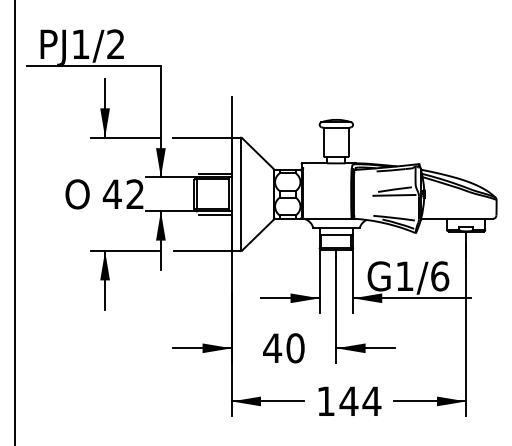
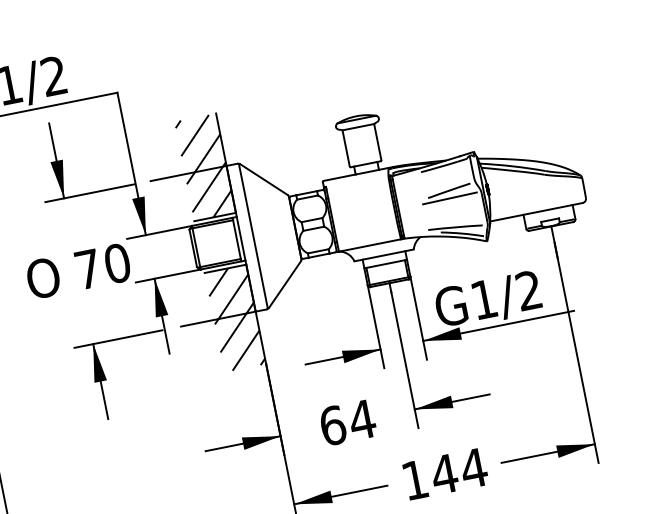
hatch: (215, 135) -> (205, 167), added
text: (123, 194) -> (102, 266), 42 -> 70
hatch: (215, 253) -> (235, 318), added
text: (440, 276) -> (529, 290), G1/6 -> G1/2
text: (283, 348) -> (346, 423), 40 -> 64

